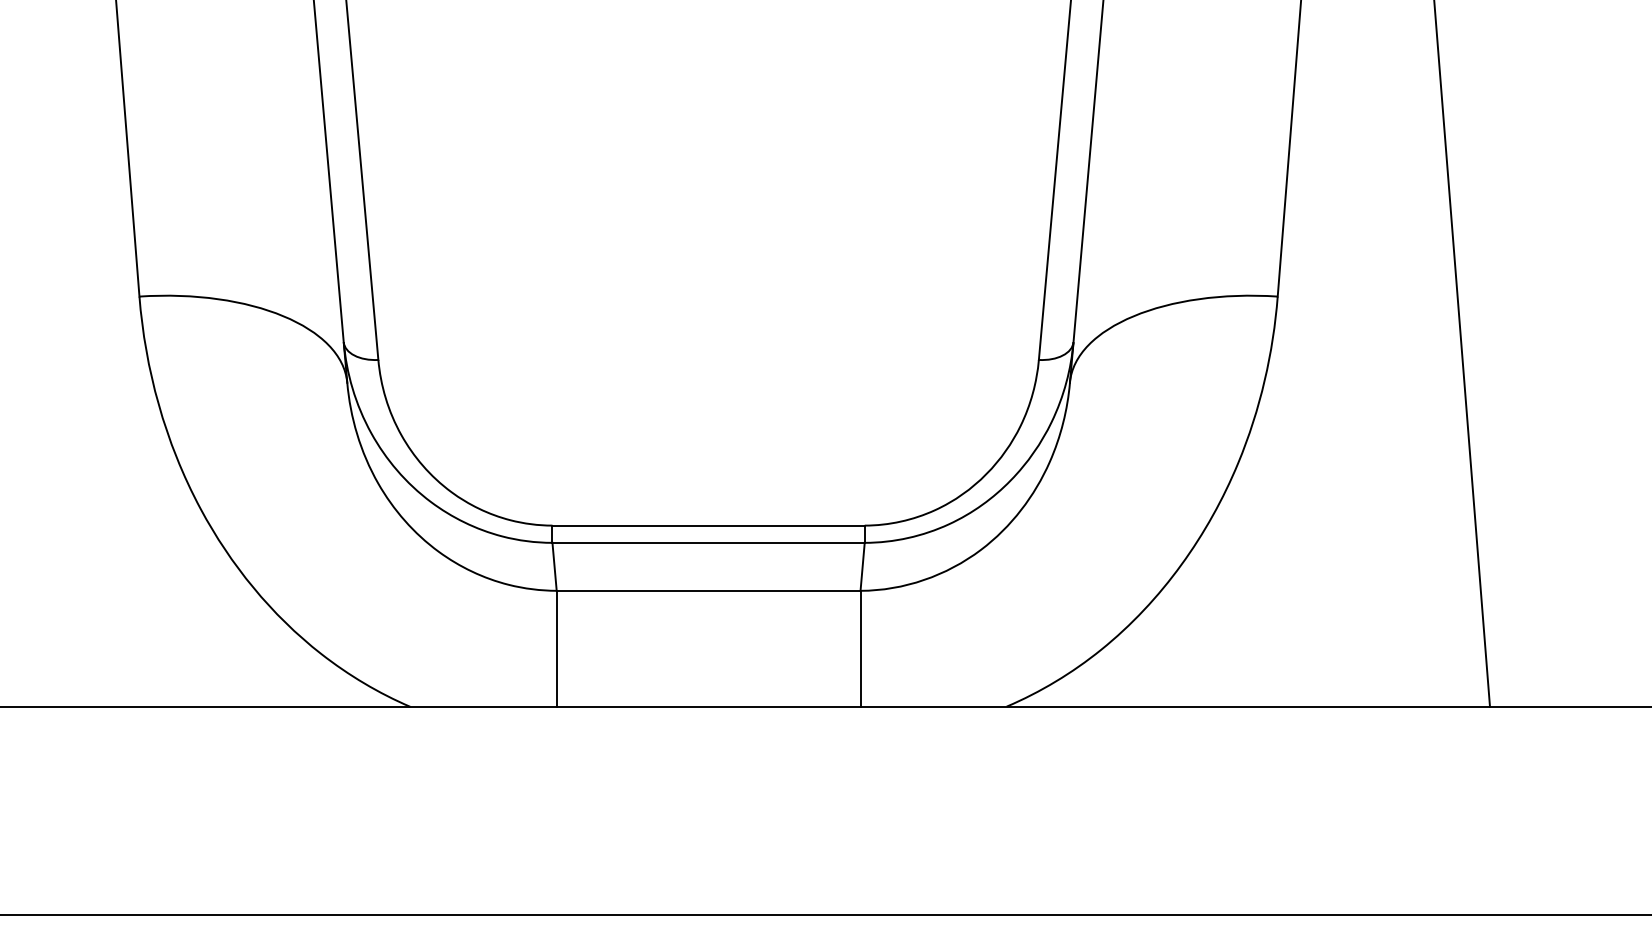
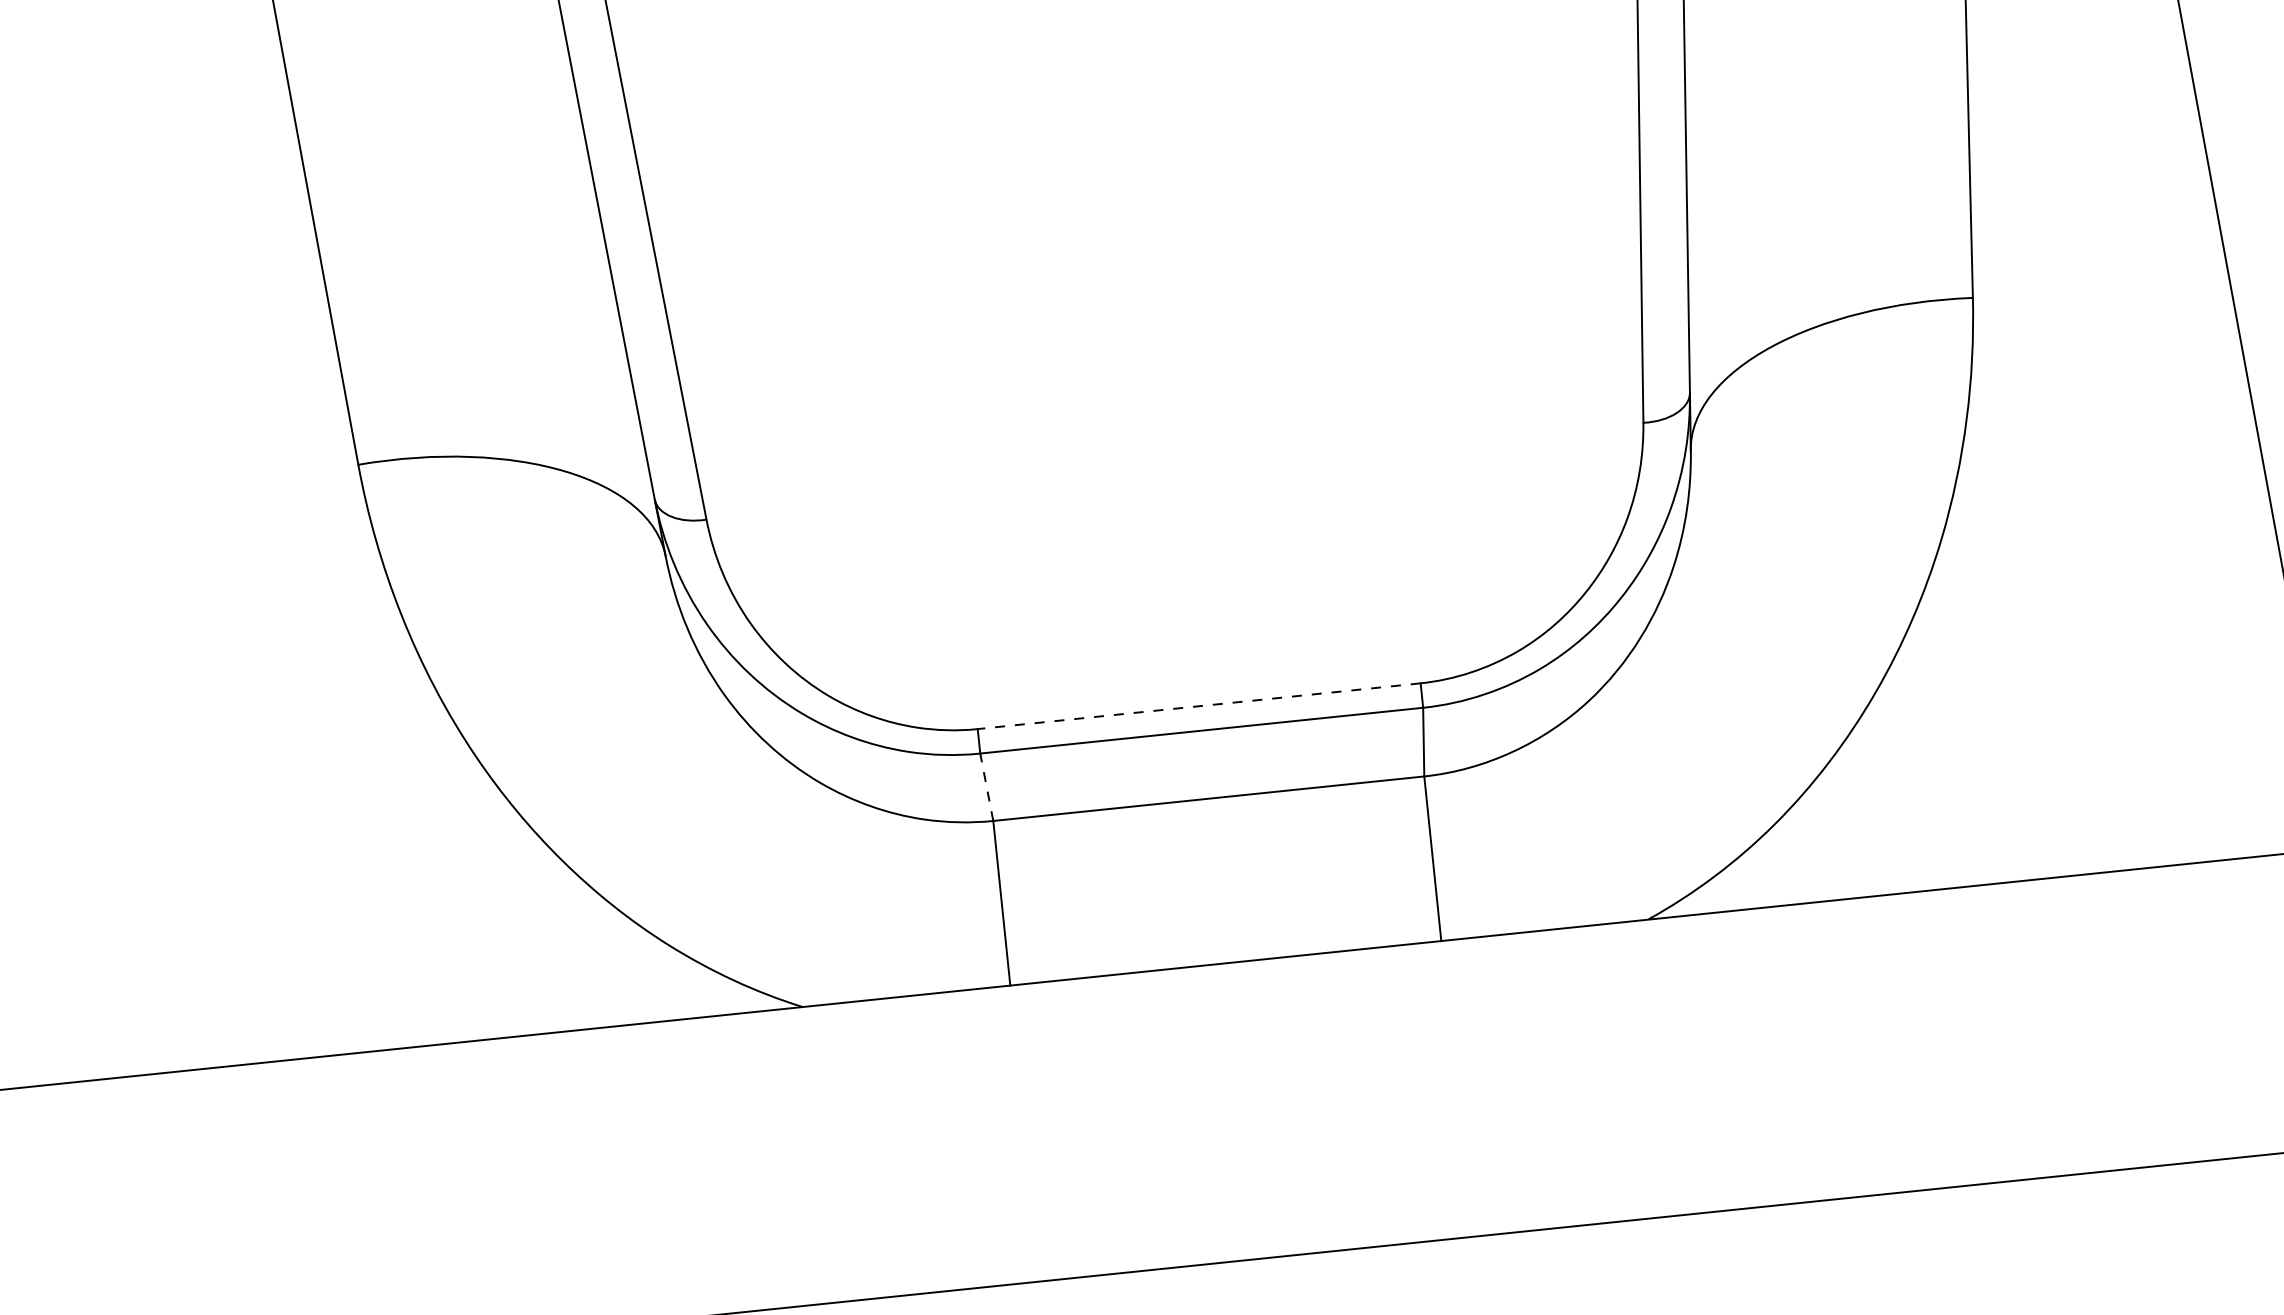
line: (708, 525) -> (1199, 706), solid -> dashed
line: (554, 566) -> (986, 786), solid -> dashed

